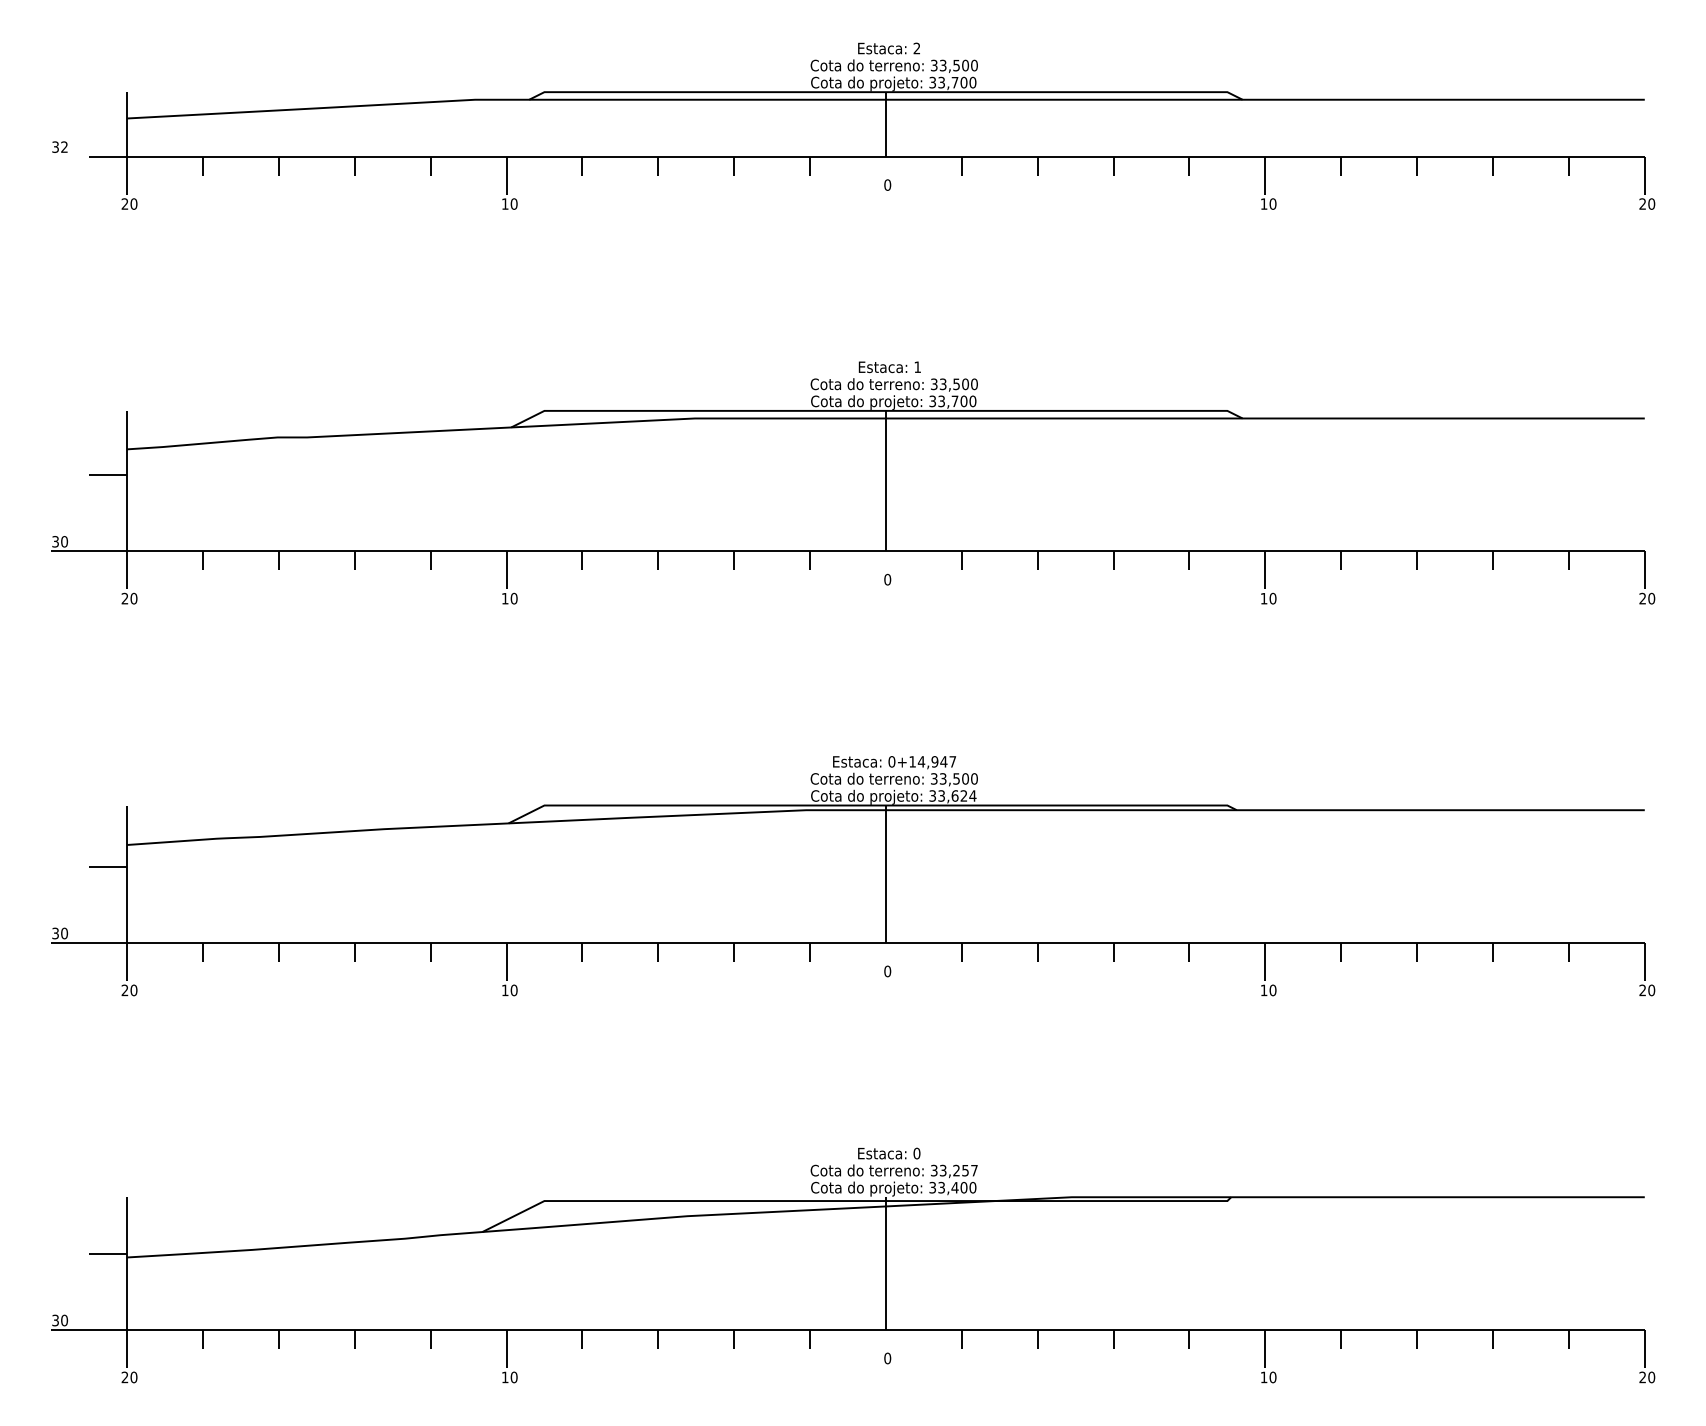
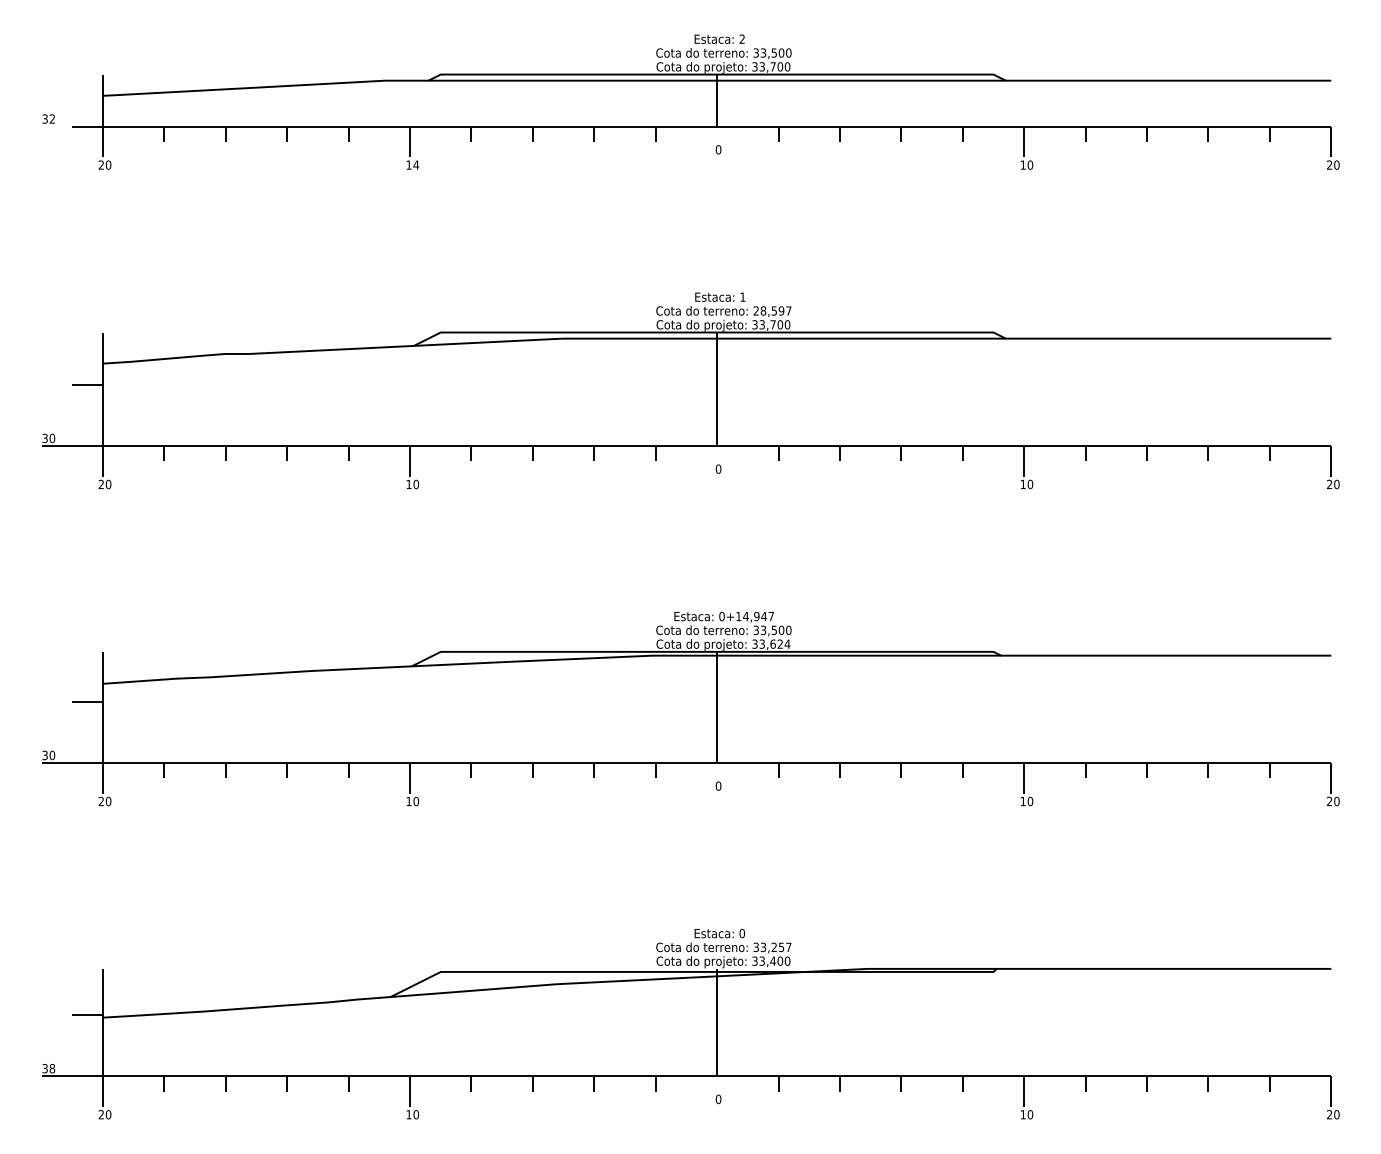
text: (513, 203) -> (415, 164), 10 -> 14
text: (954, 384) -> (772, 311), 33,500 -> 28,597
text: (64, 1320) -> (52, 1068), 30 -> 38

